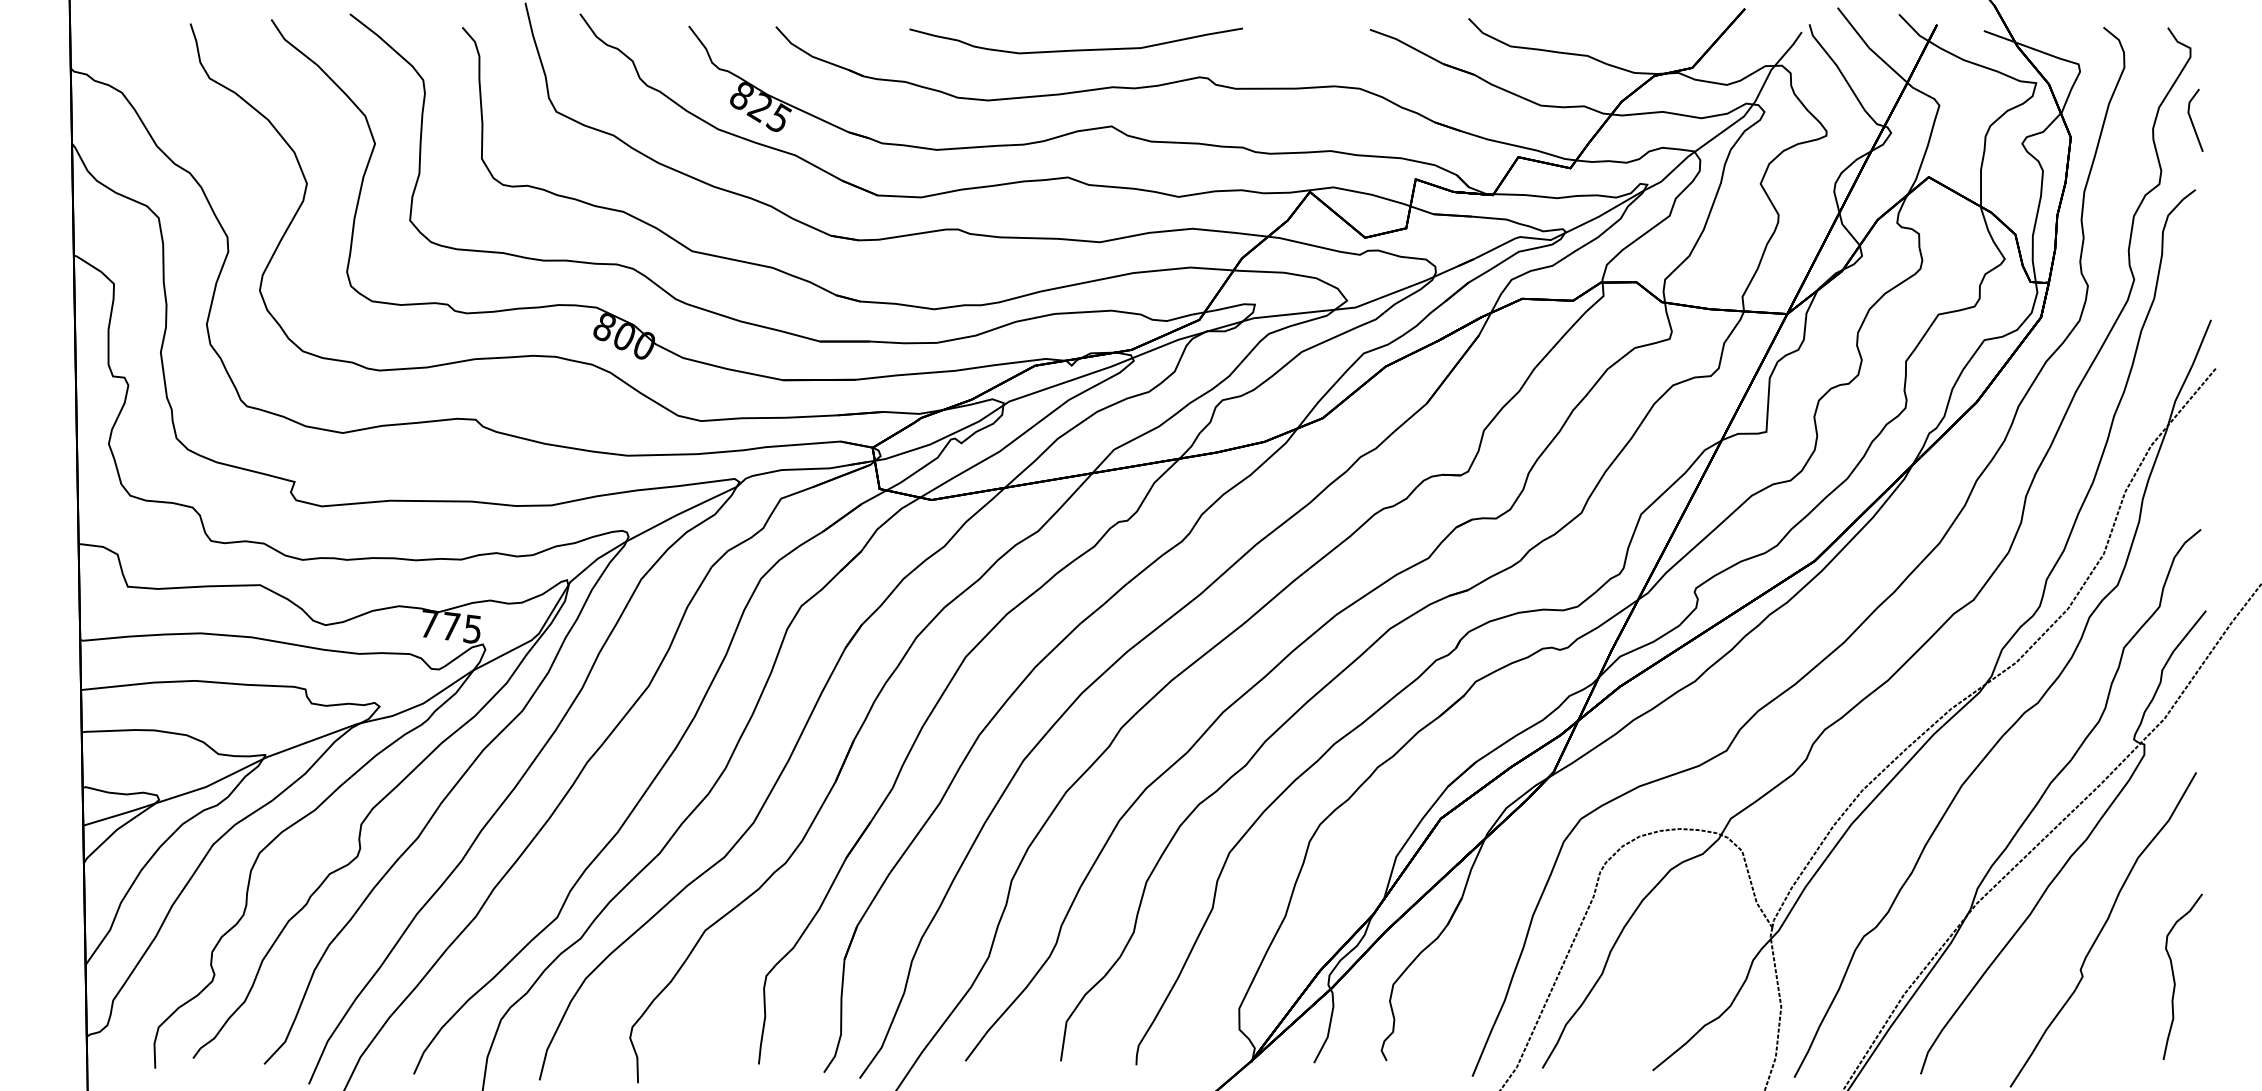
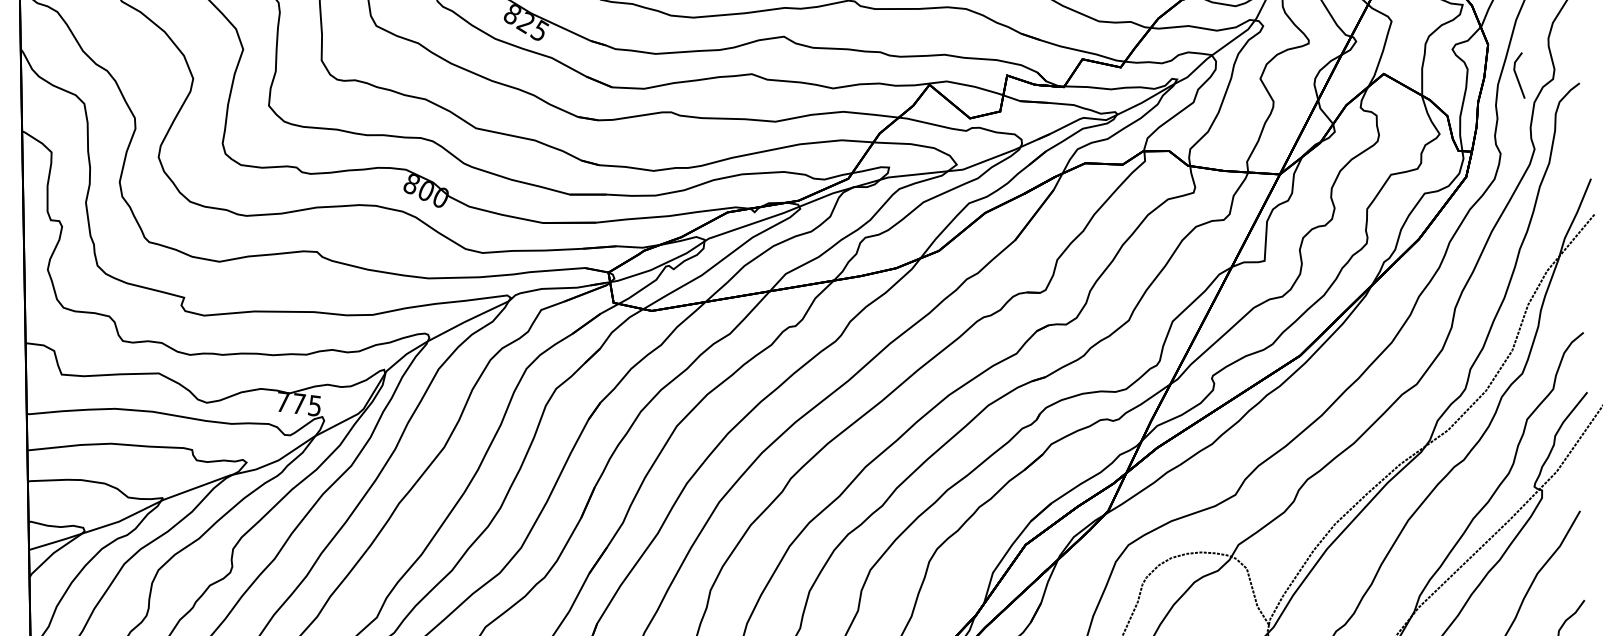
line: (2192, 120) -> (1517, 75), moved

